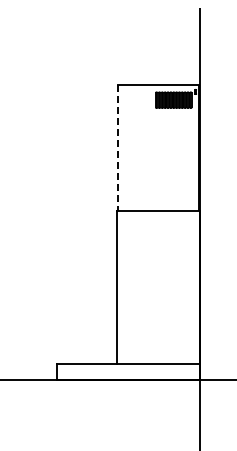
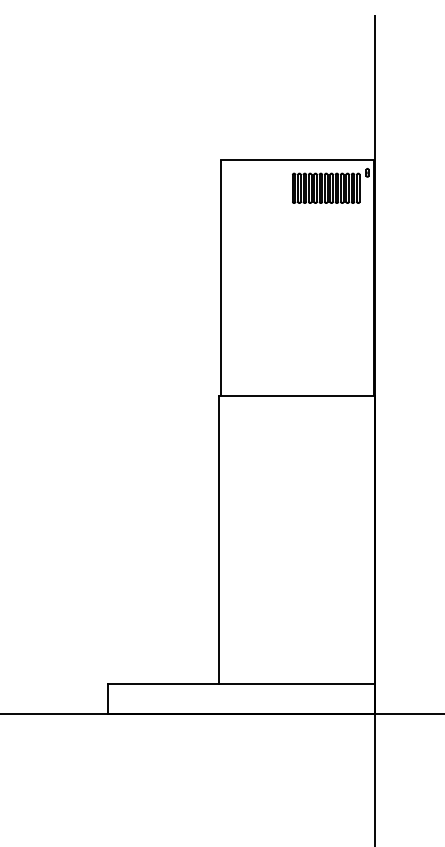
line: (117, 147) -> (220, 277), dashed -> solid

